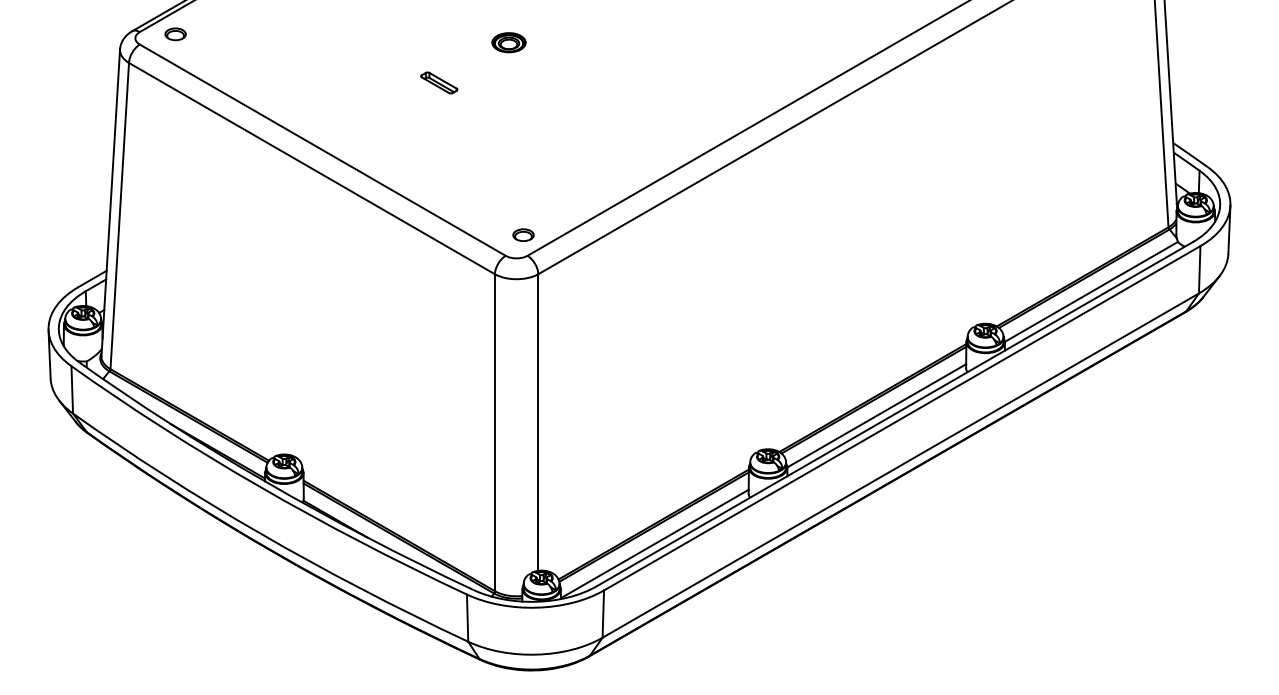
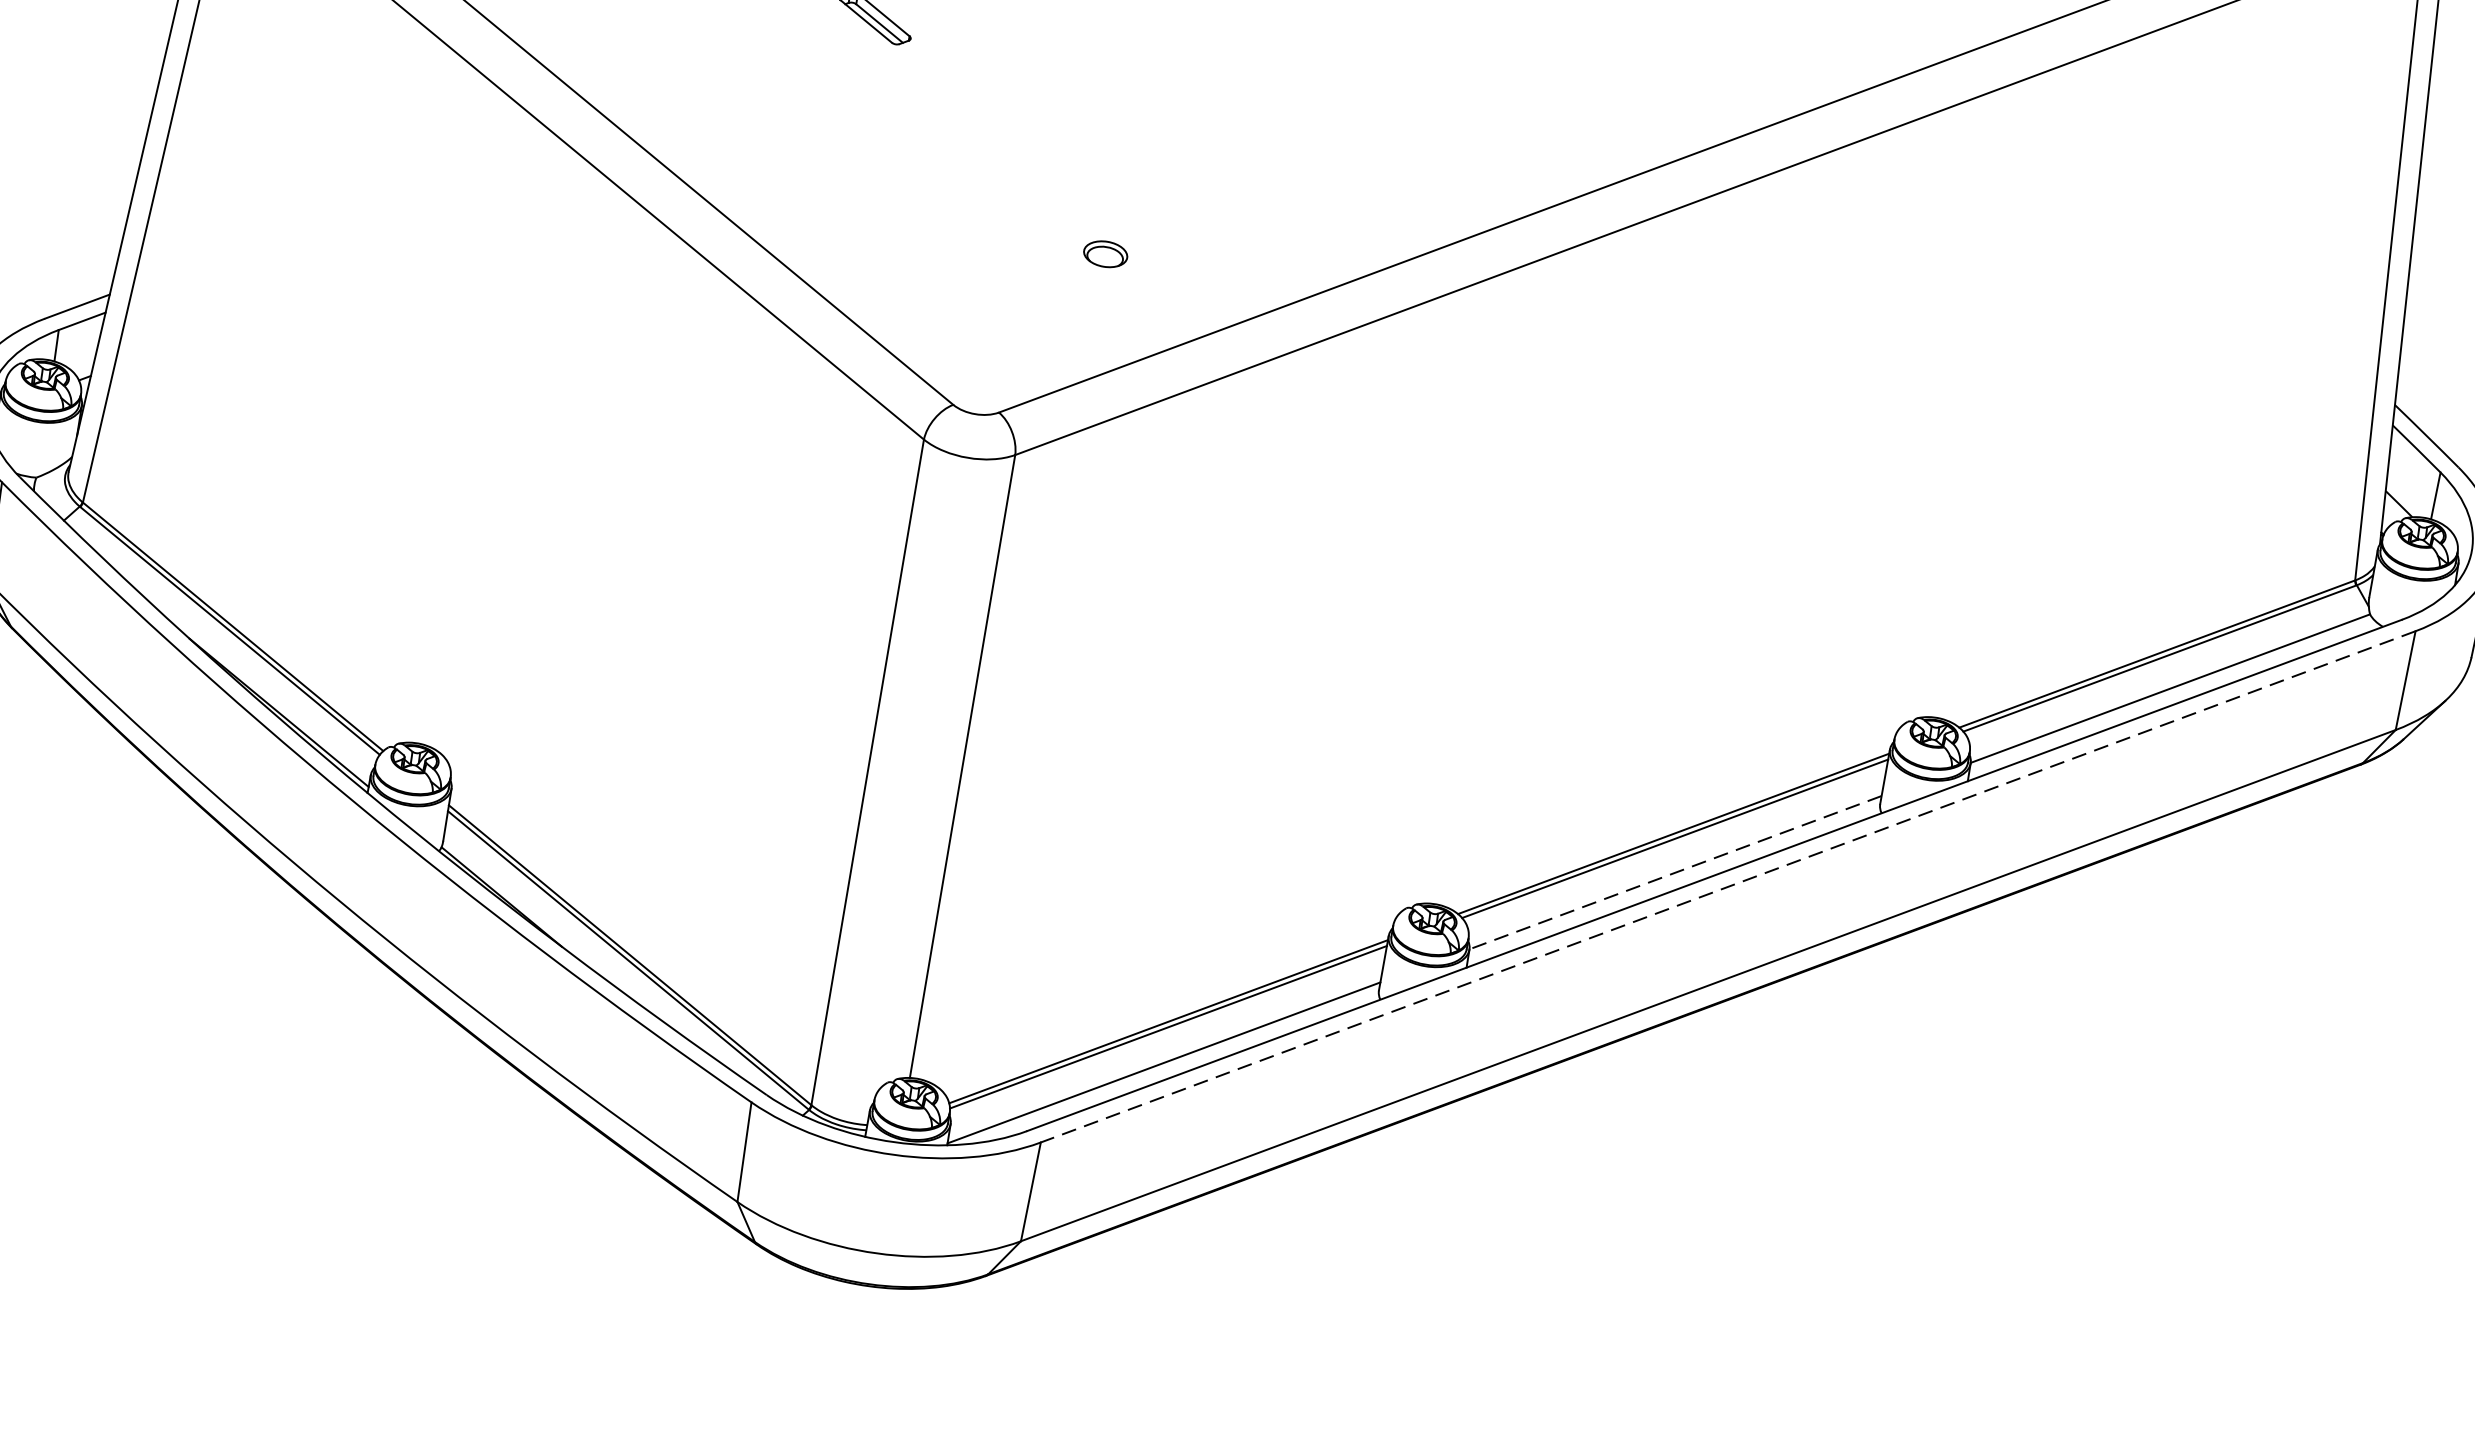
part: (523, 234) -> (1105, 252), moved
line: (876, 416) -> (1674, 873), solid -> dashed
line: (901, 418) -> (1726, 887), solid -> dashed

